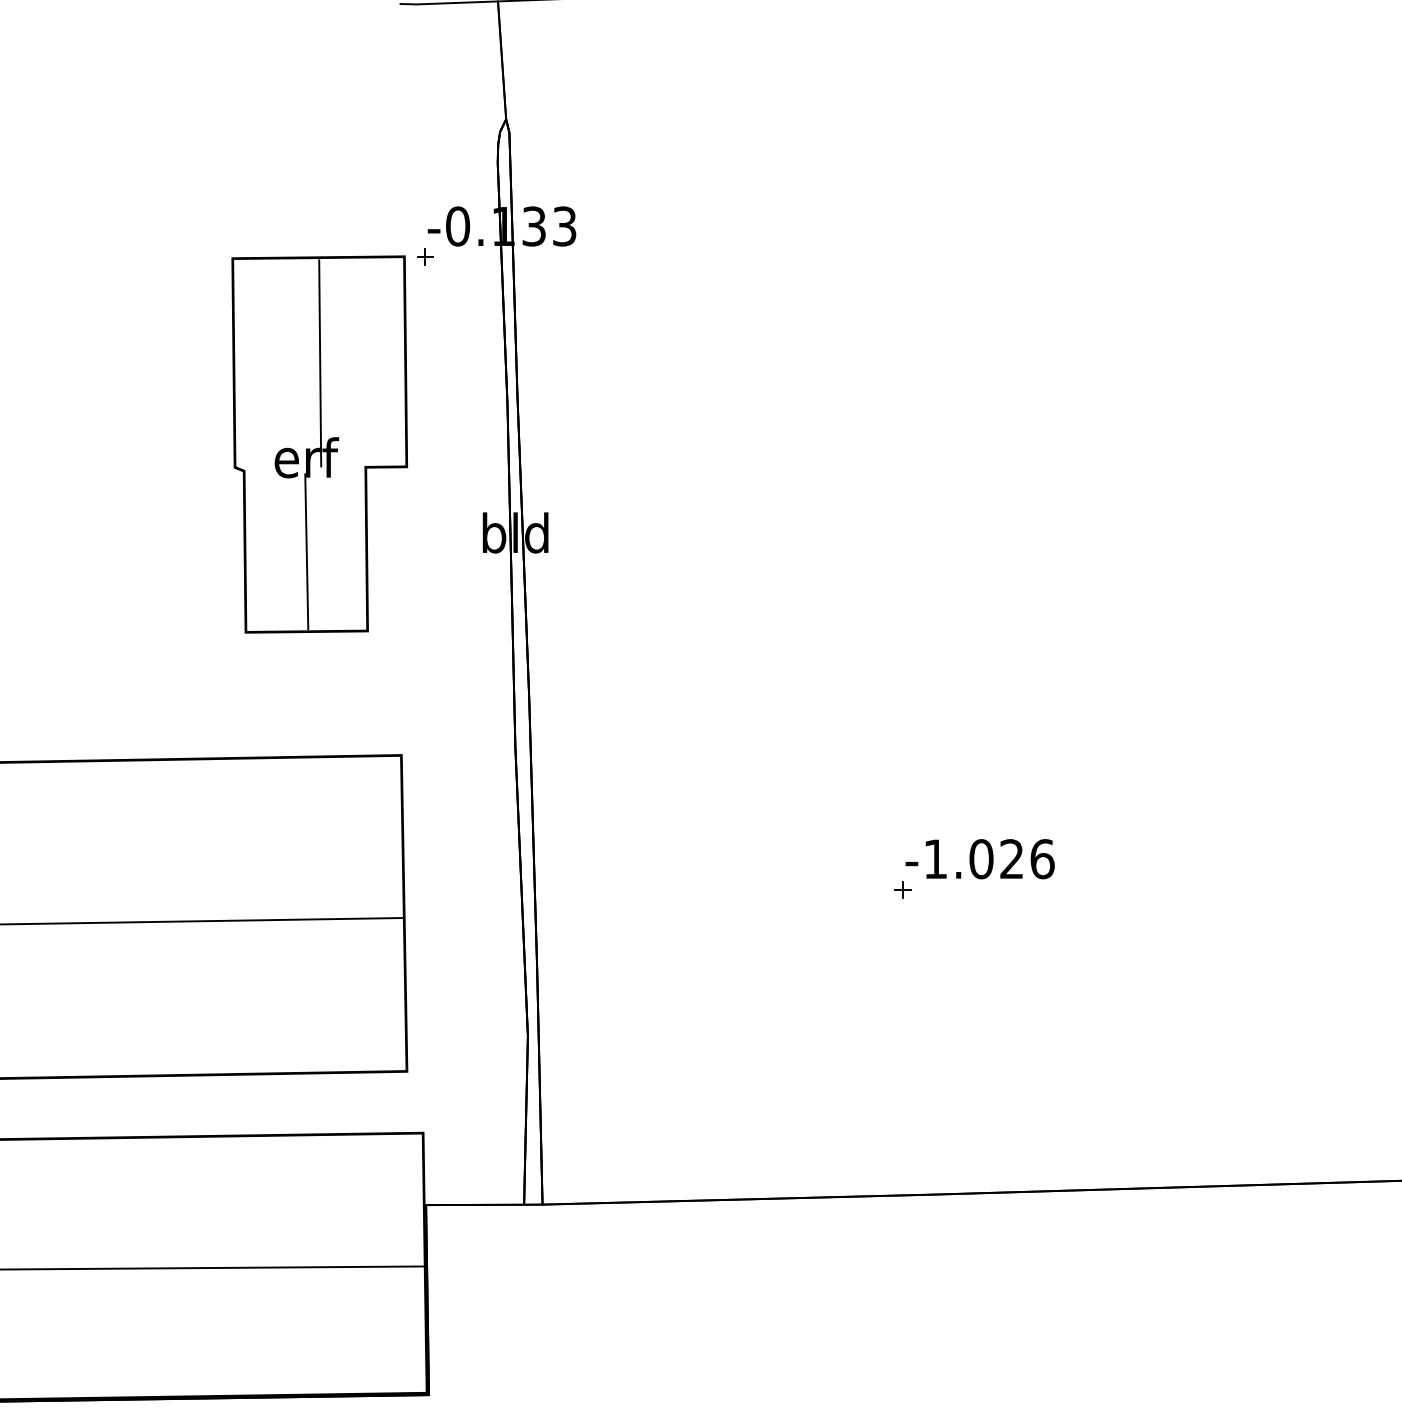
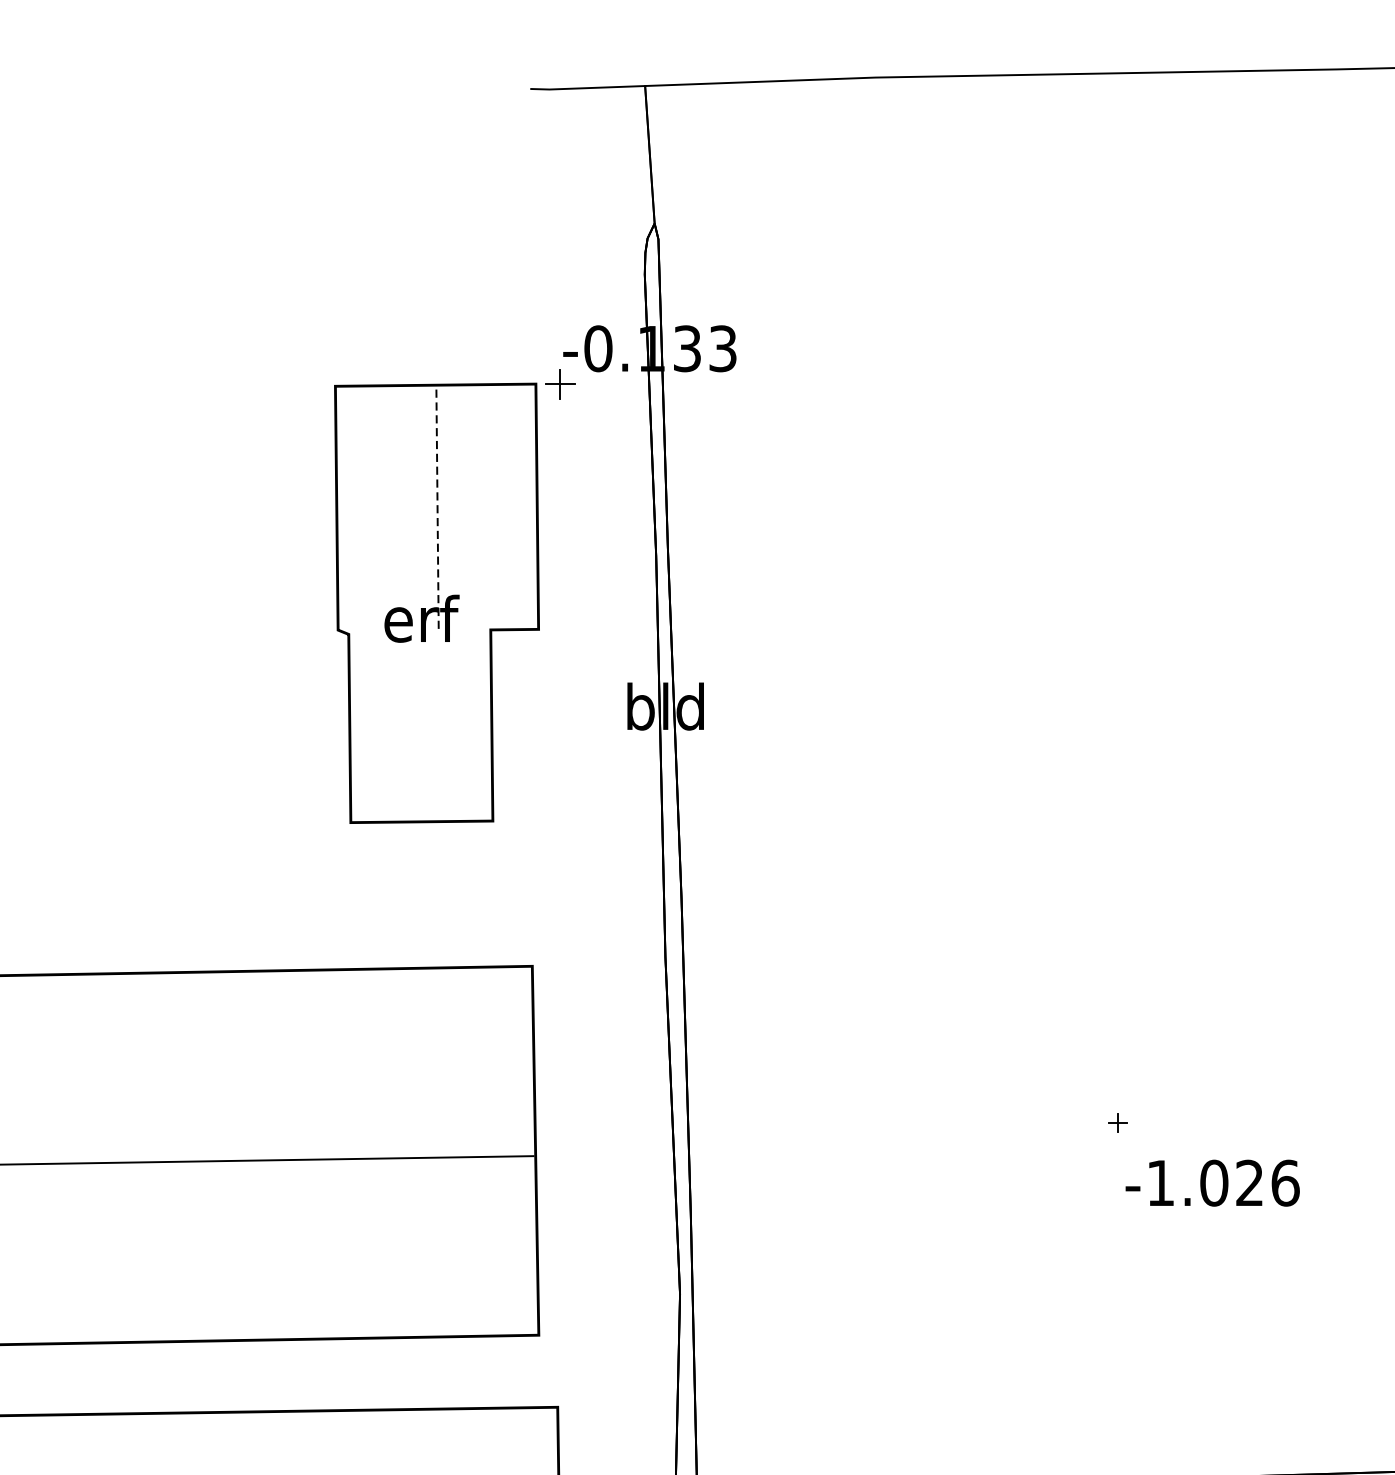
part: (425, 256) -> (560, 383), size x1.6
line: (320, 362) -> (437, 507), solid -> dashed
line: (306, 551) -> (421, 728), removed
text: (979, 859) -> (1211, 1183), moved

